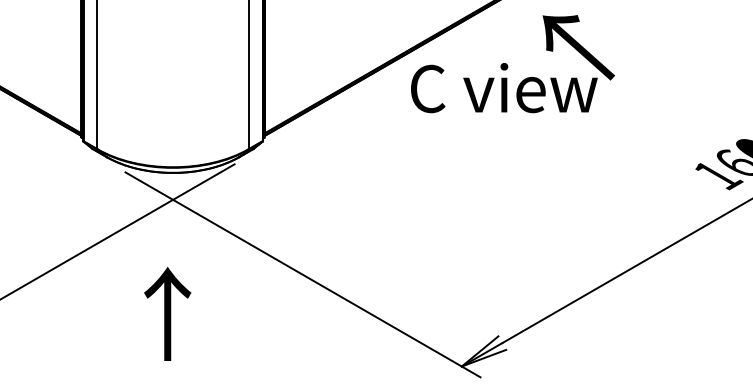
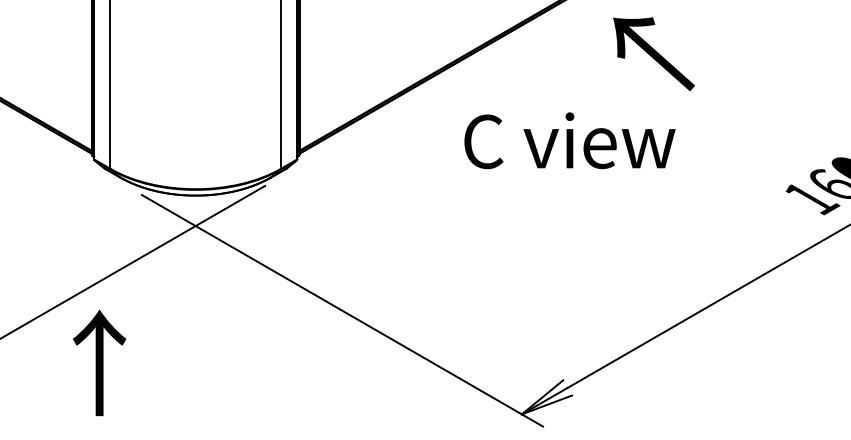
text: (503, 87) -> (569, 140), moved
text: (167, 313) -> (99, 362), moved

